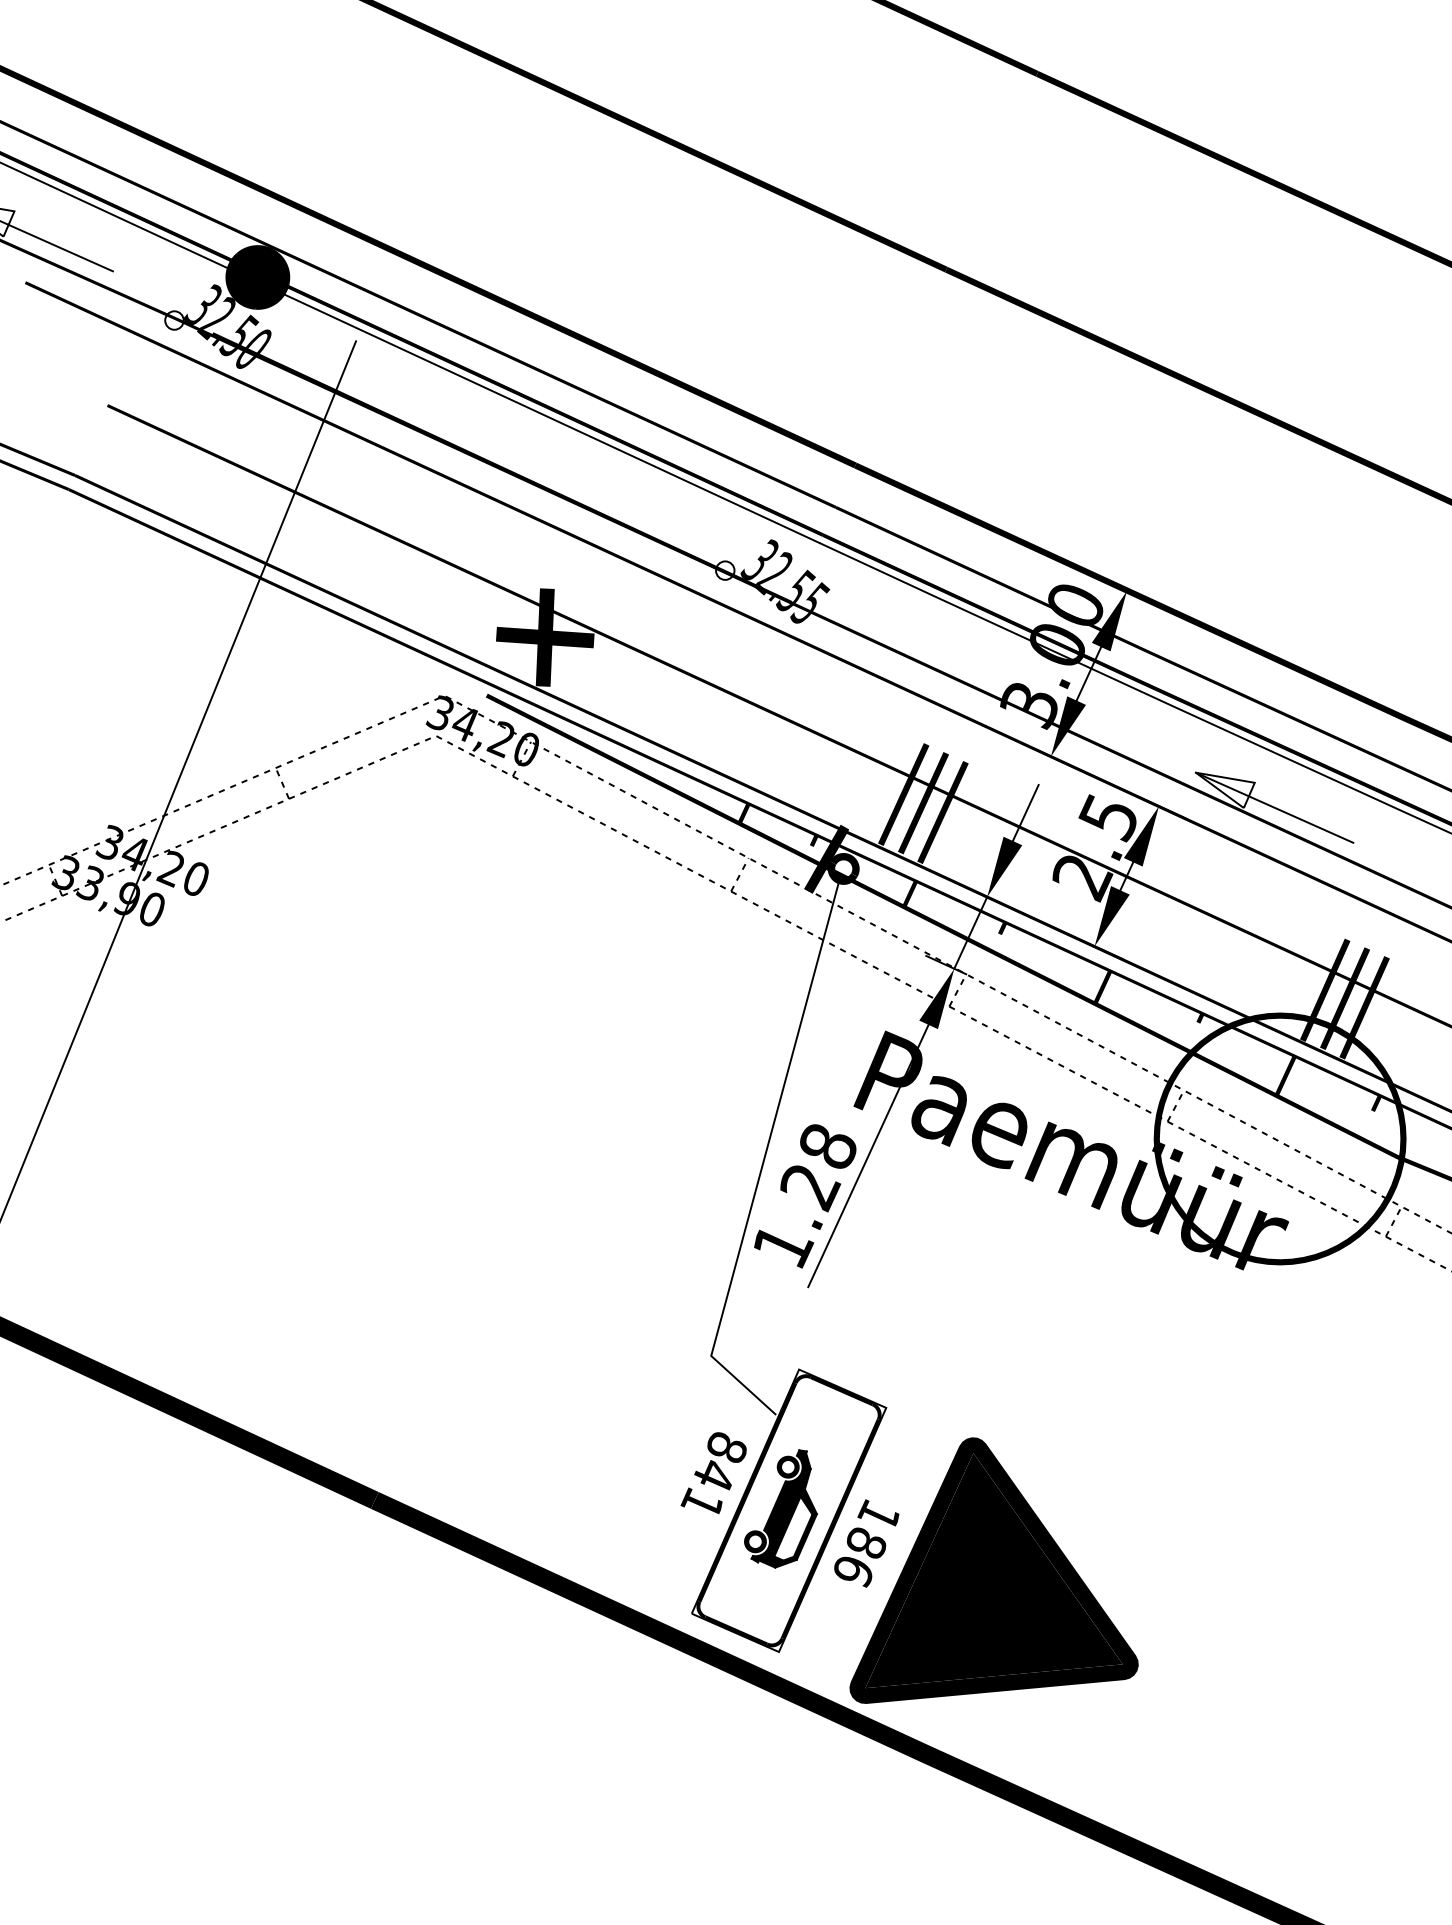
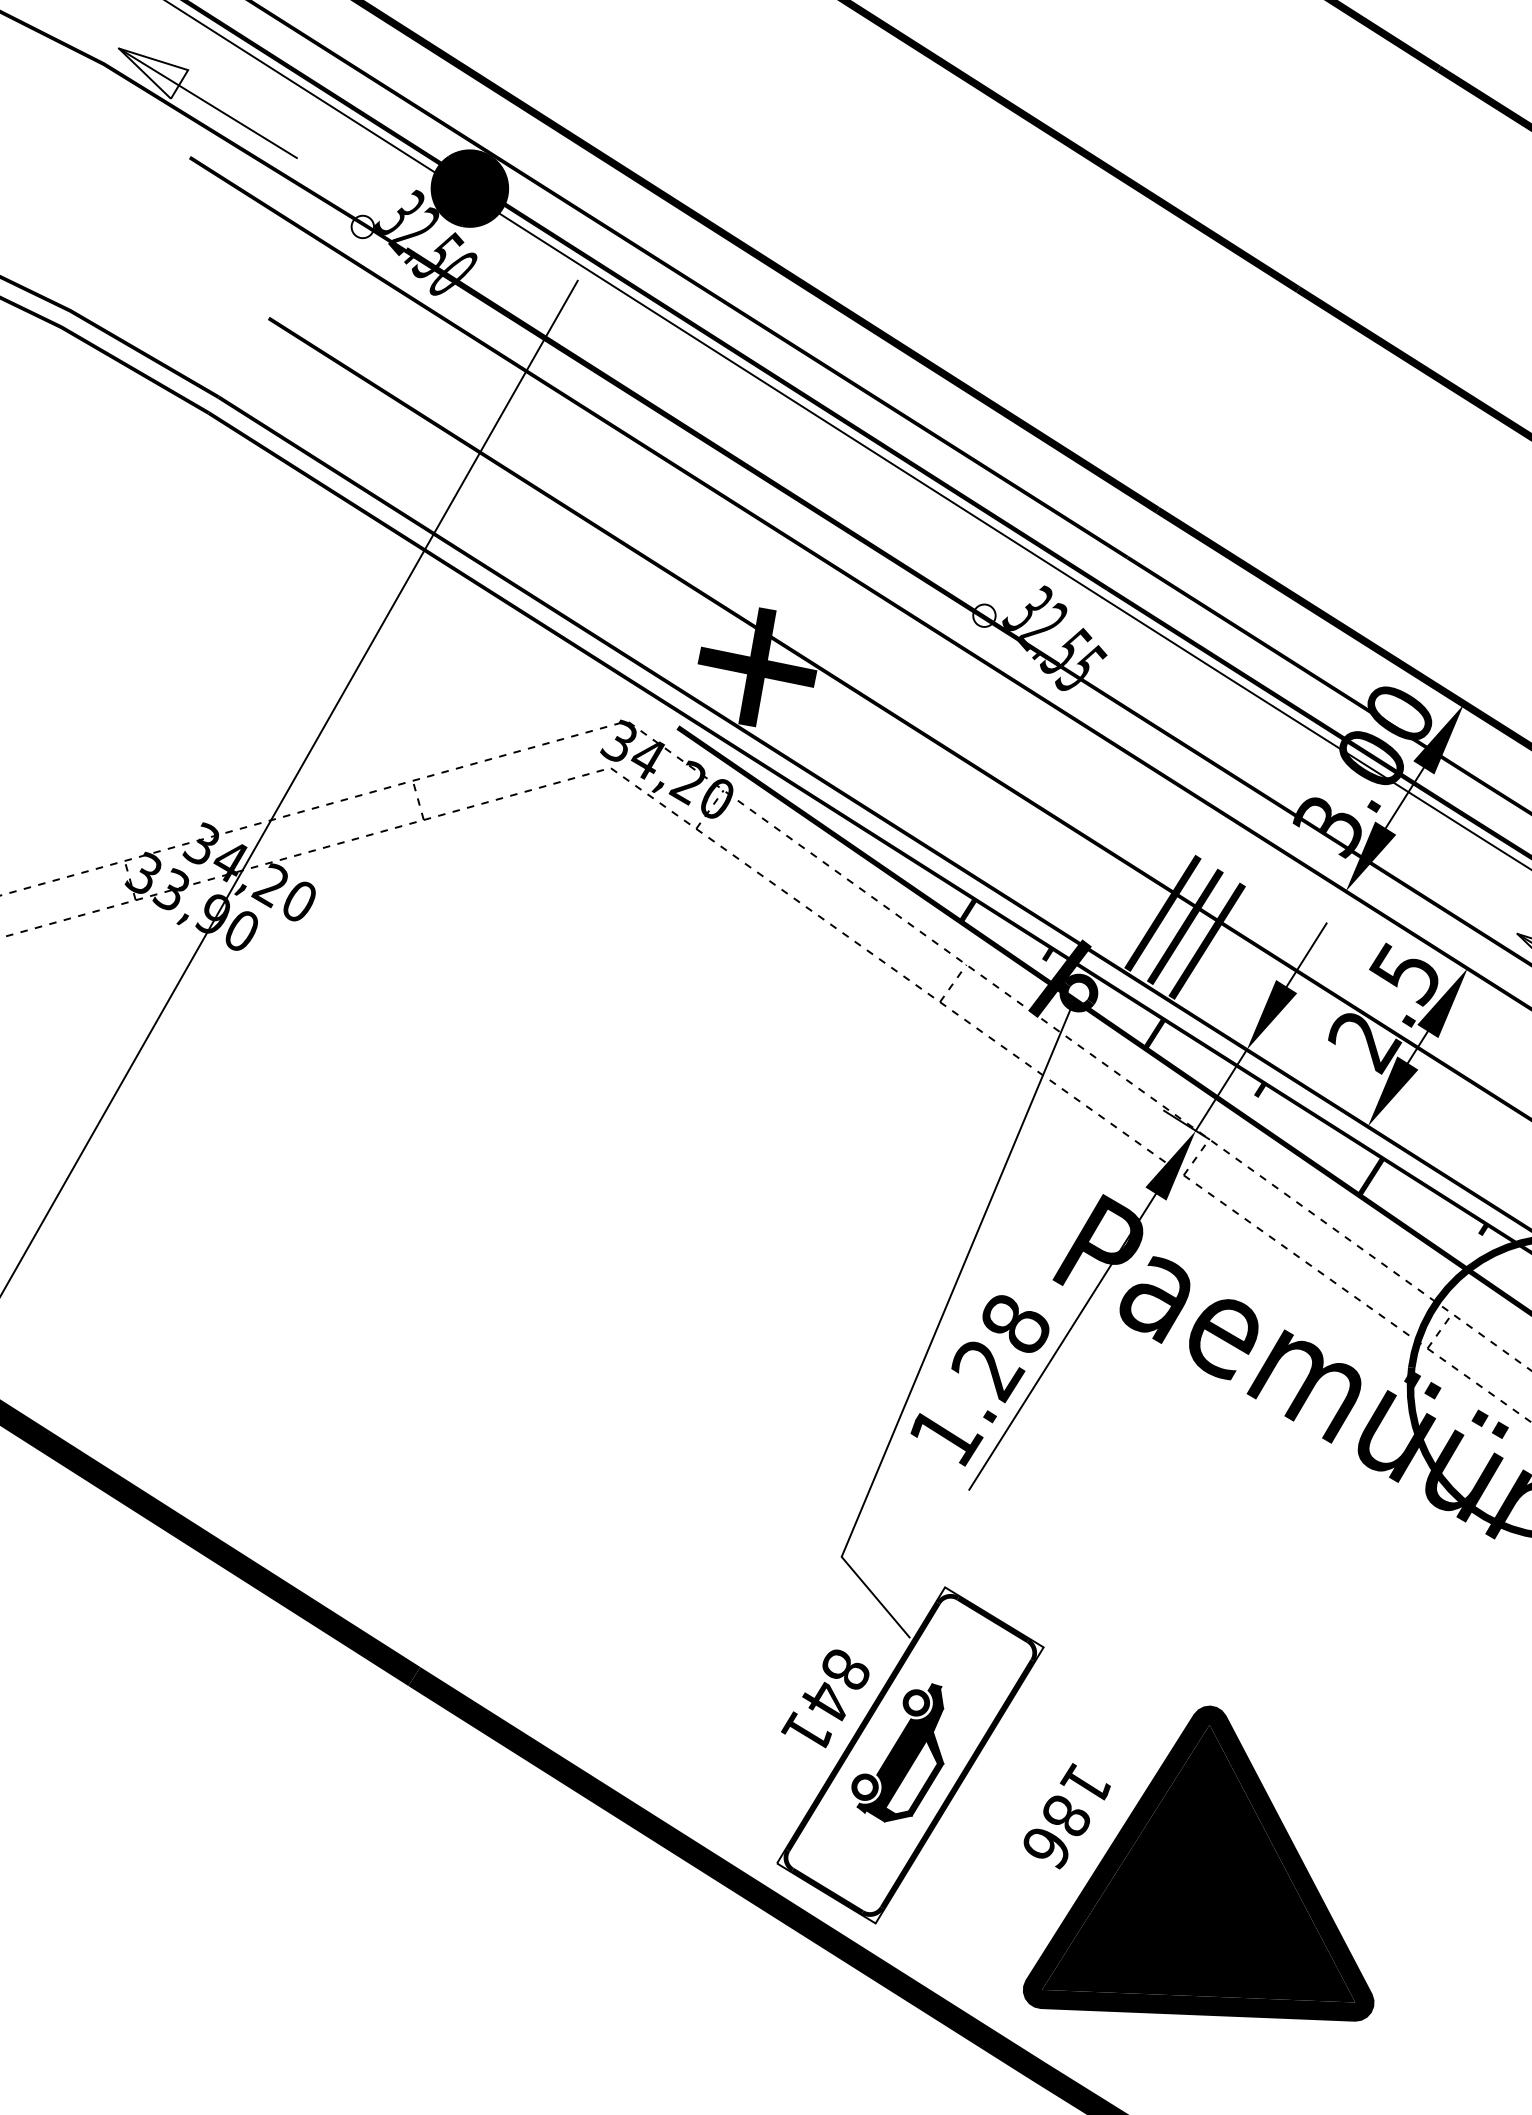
text: (986, 1570) -> (1206, 1867), moved

